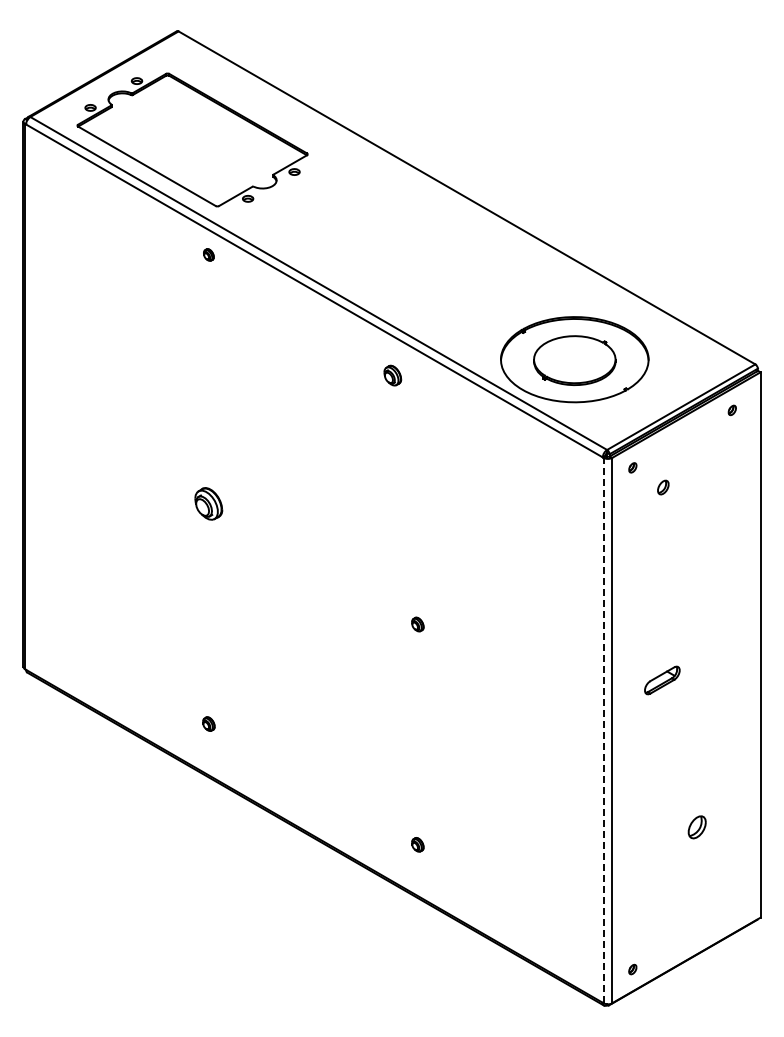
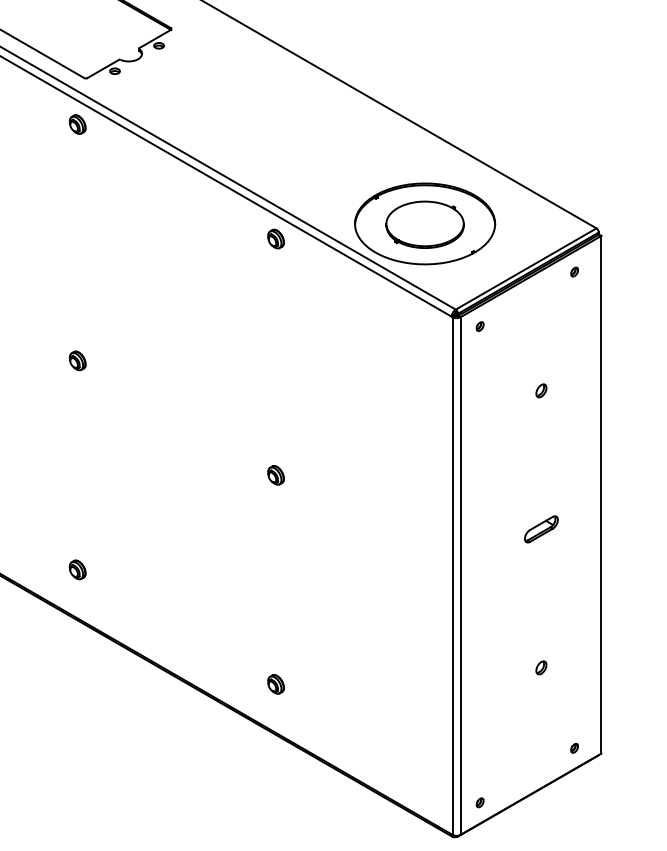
part: (208, 254) -> (77, 124), size x1.67
part: (392, 375) -> (275, 238), moved
part: (663, 487) -> (541, 390), moved
part: (208, 503) -> (77, 360), size x0.62
part: (417, 624) -> (275, 475), size x1.43
part: (662, 680) -> (541, 529), moved
part: (208, 723) -> (77, 569), size x1.43
line: (603, 730) -> (452, 575), dashed -> solid
part: (697, 827) -> (541, 667), size x0.62
part: (417, 844) -> (275, 684), size x1.43
part: (731, 911) -> (573, 747), added

